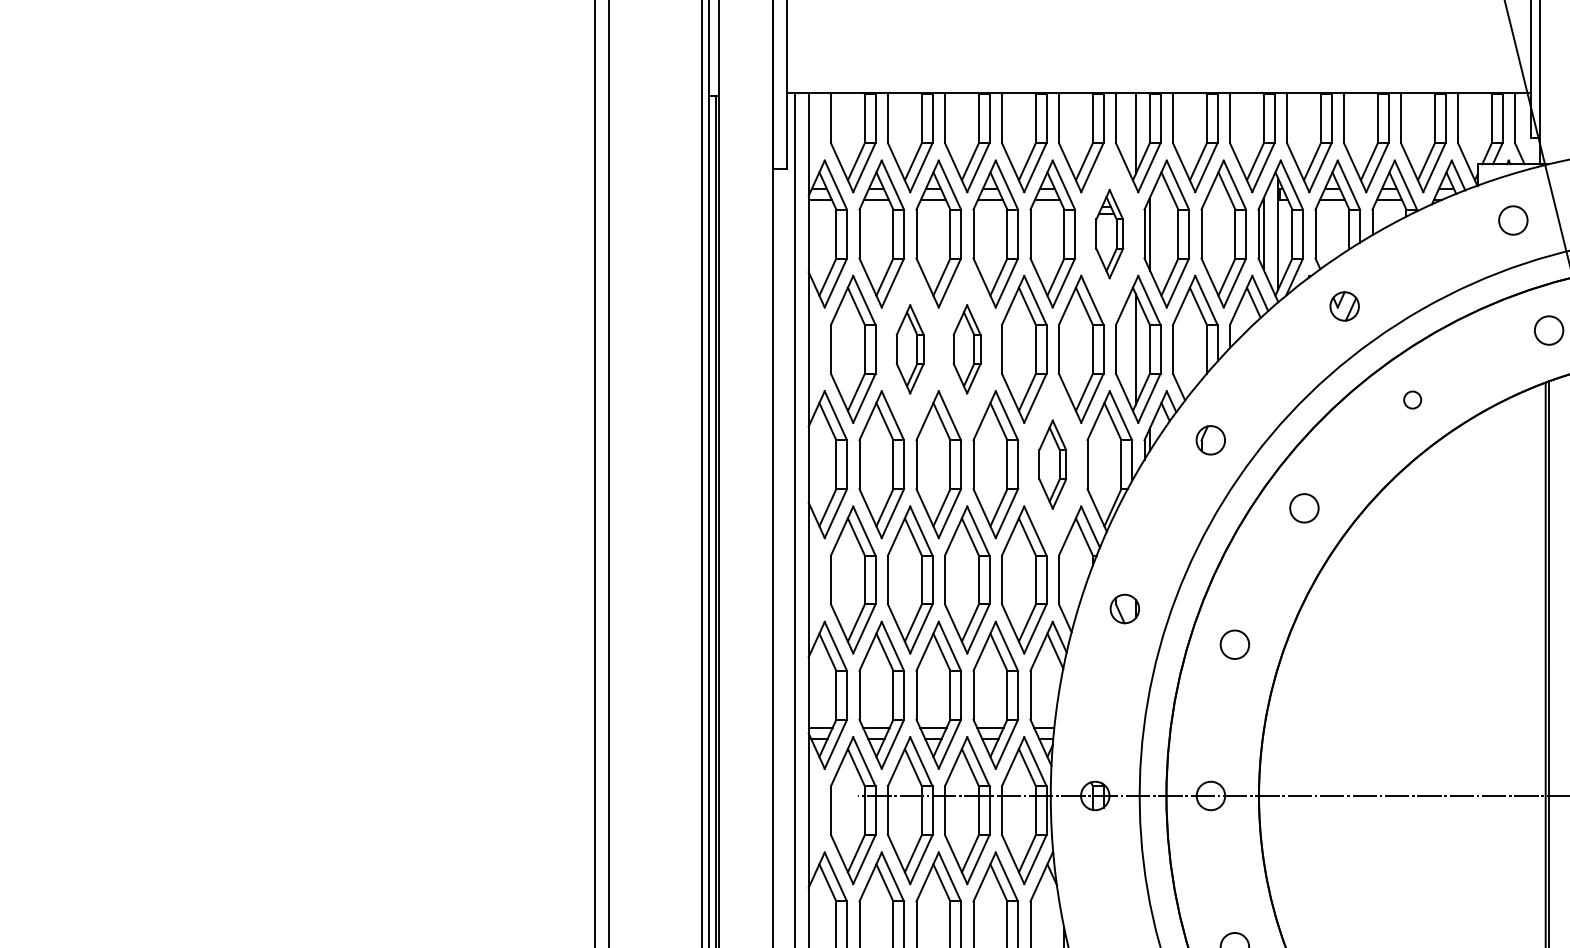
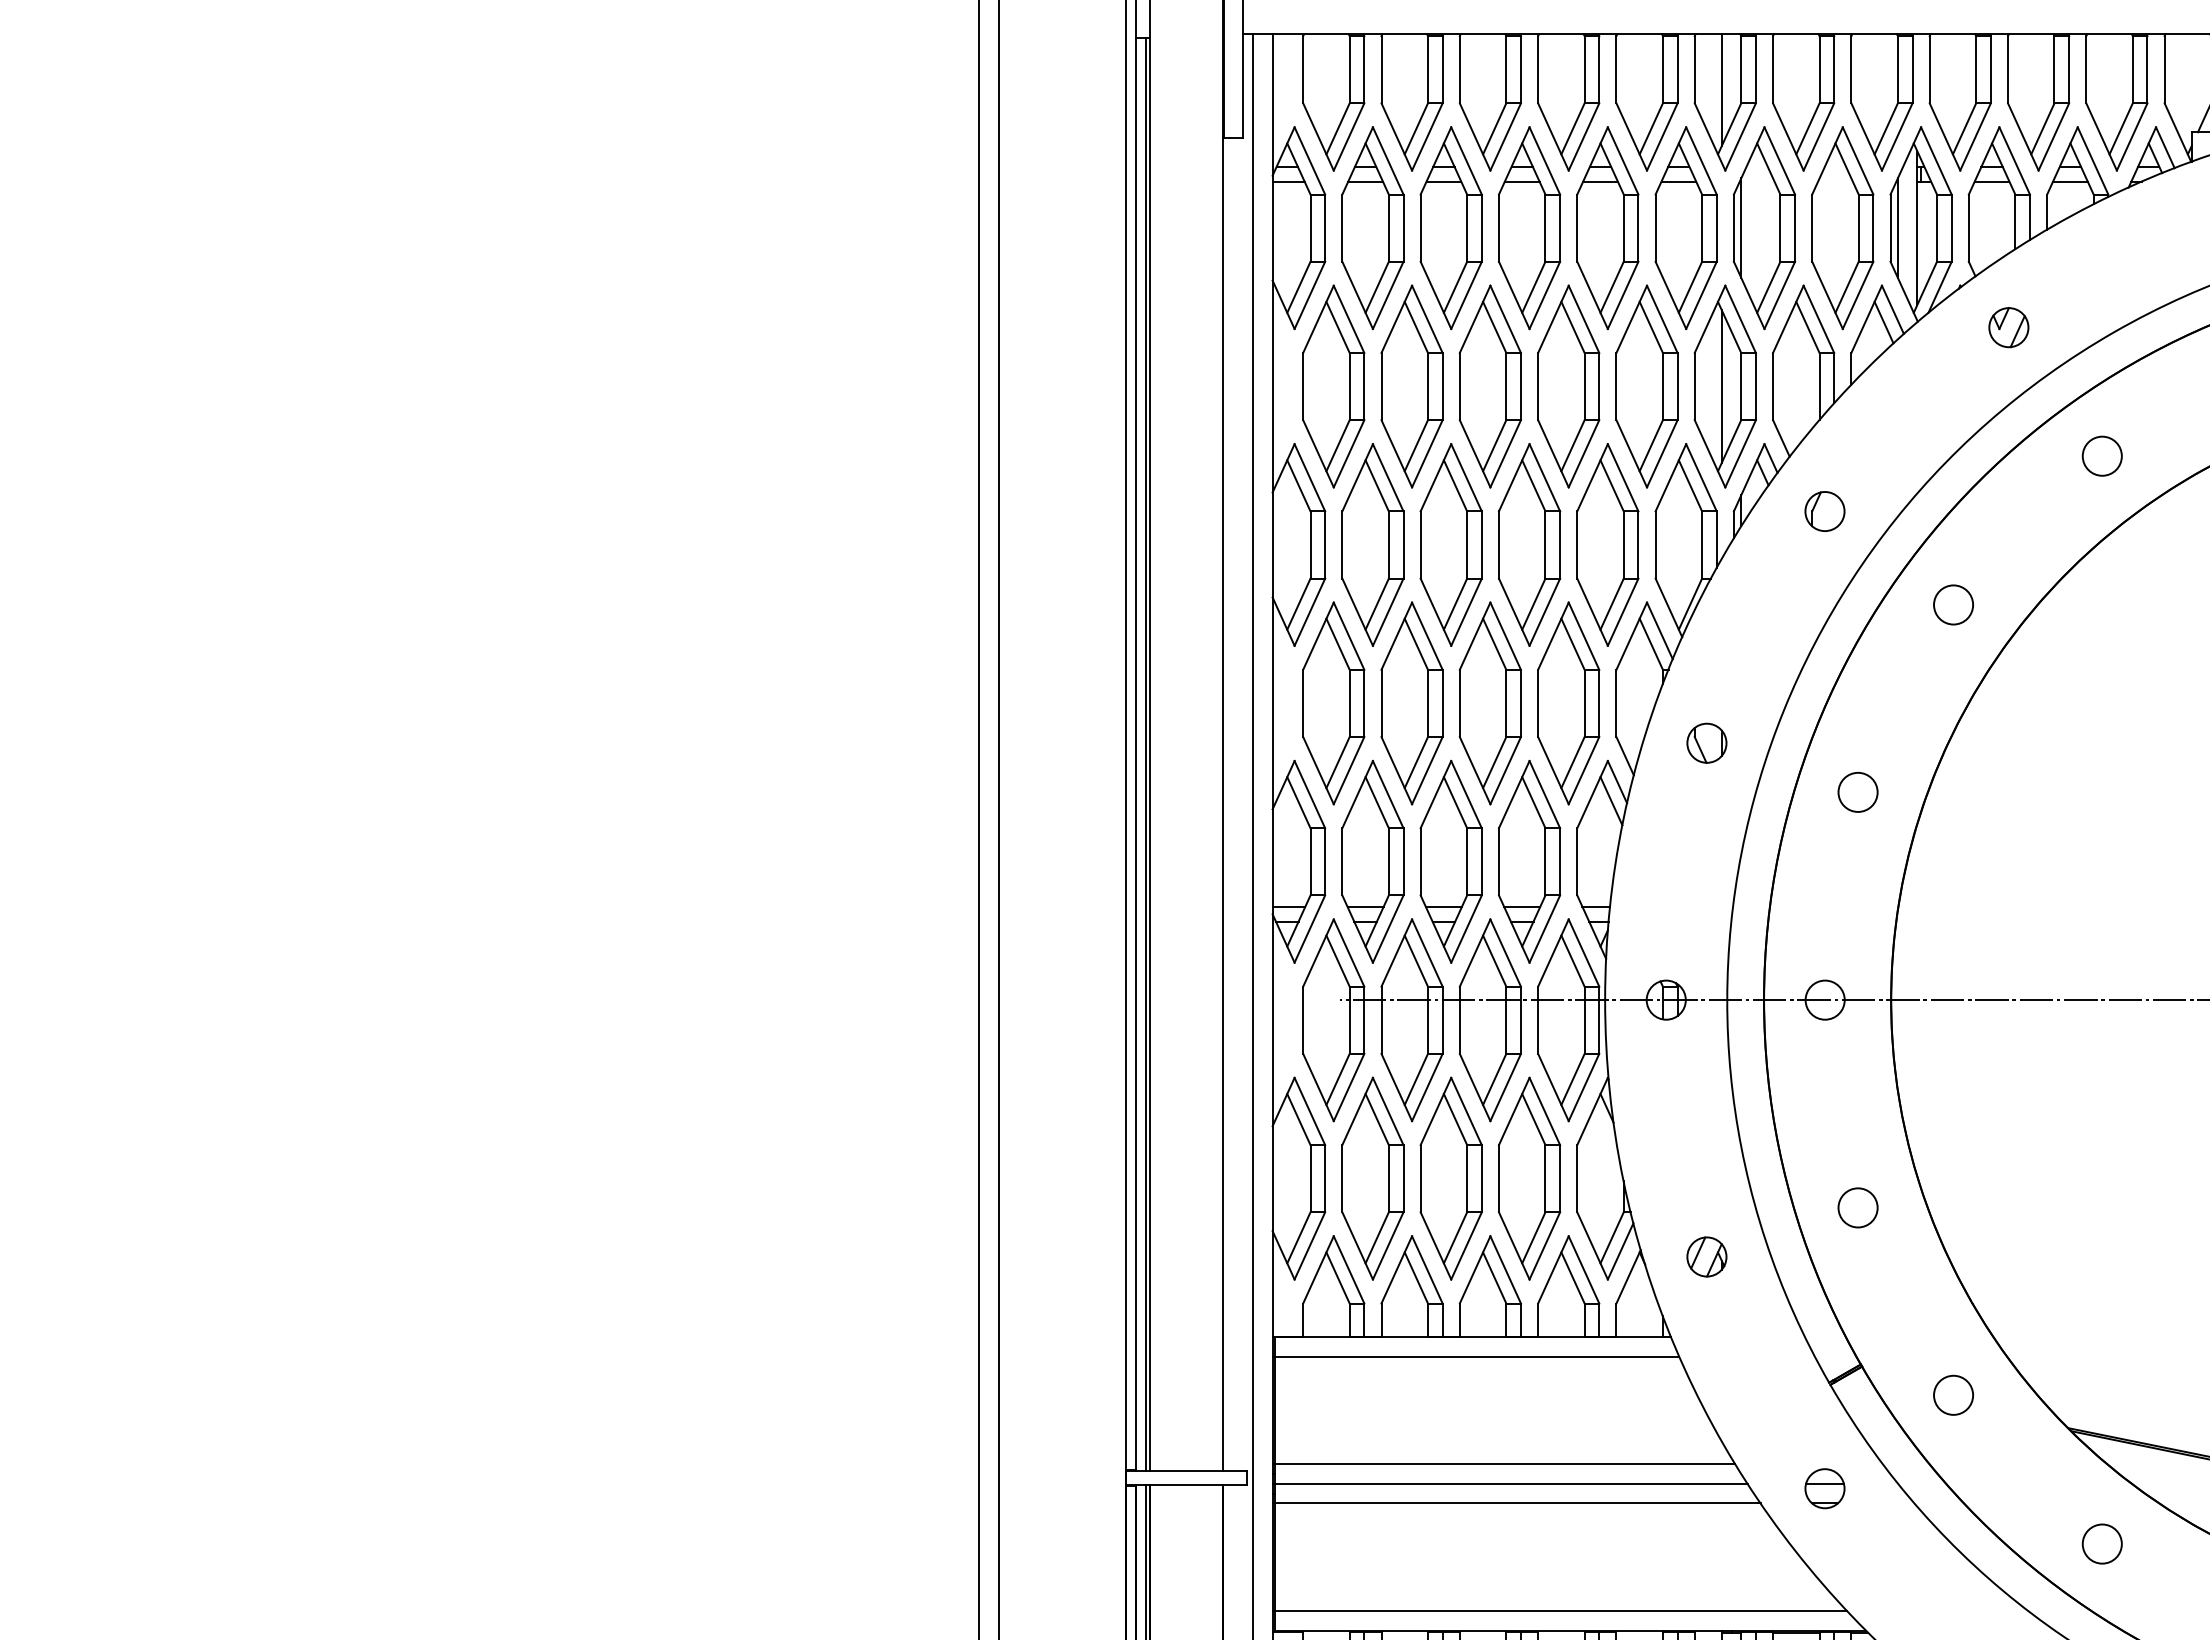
part: (1109, 234) -> (1685, 228), size x1.67
part: (909, 349) -> (1411, 386), size x1.67
part: (966, 349) -> (1489, 386), size x1.67
circle: (1412, 399) -> (2101, 455), size x1.67
part: (1052, 464) -> (1607, 544), size x1.67

